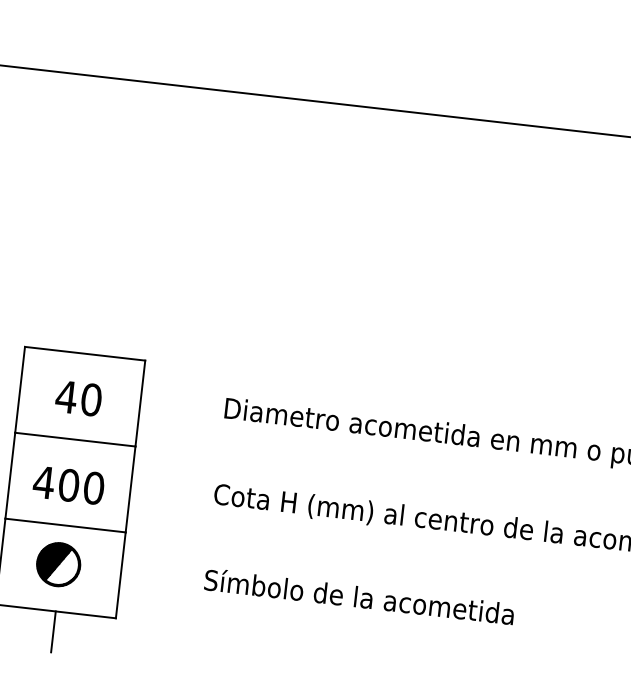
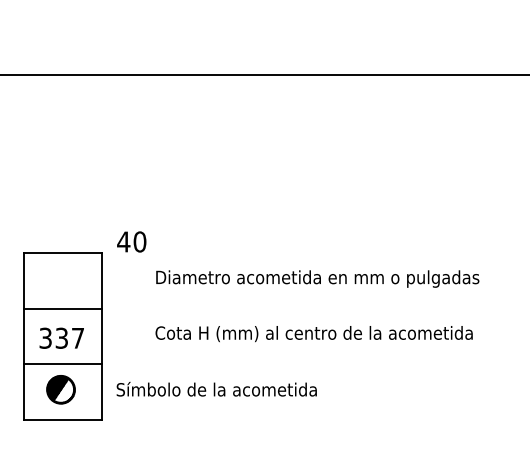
text: (78, 397) -> (131, 241), moved
text: (68, 484) -> (61, 337), 400 -> 337
text: (358, 596) -> (216, 389), moved
line: (53, 630) -> (62, 432), removed

